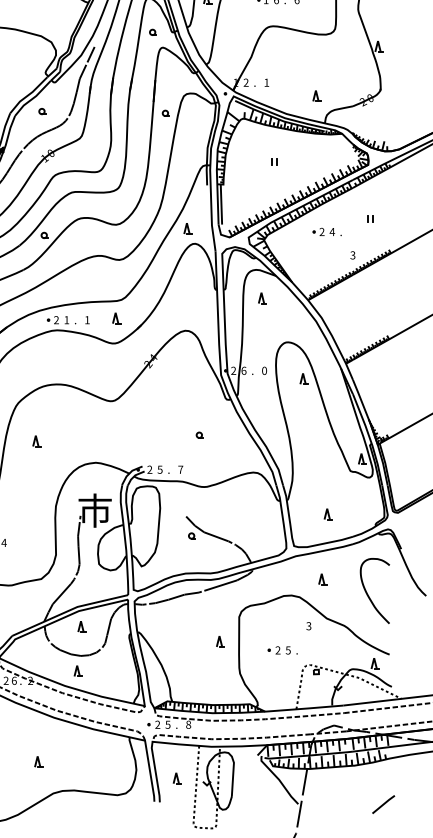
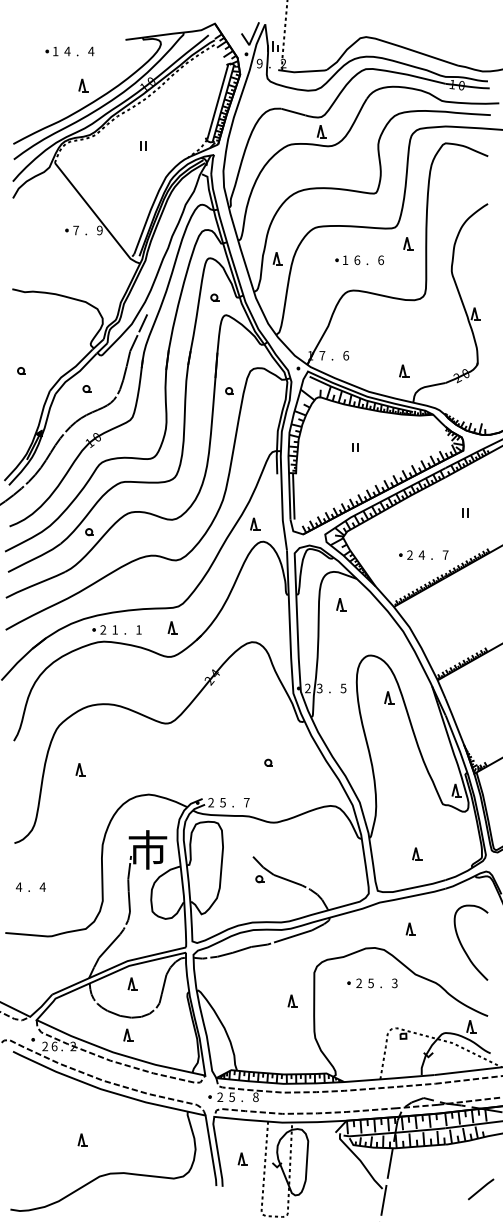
text: (246, 82) -> (322, 355), 2 -> 7
text: (267, 82) -> (346, 355), 1 -> 6
part: (326, 231) -> (415, 554), moved
text: (352, 254) -> (445, 554), 3 -> 7
text: (243, 370) -> (319, 688), 6 -> 3
text: (264, 370) -> (343, 688), 0 -> 5
part: (282, 650) -> (364, 983), moved

